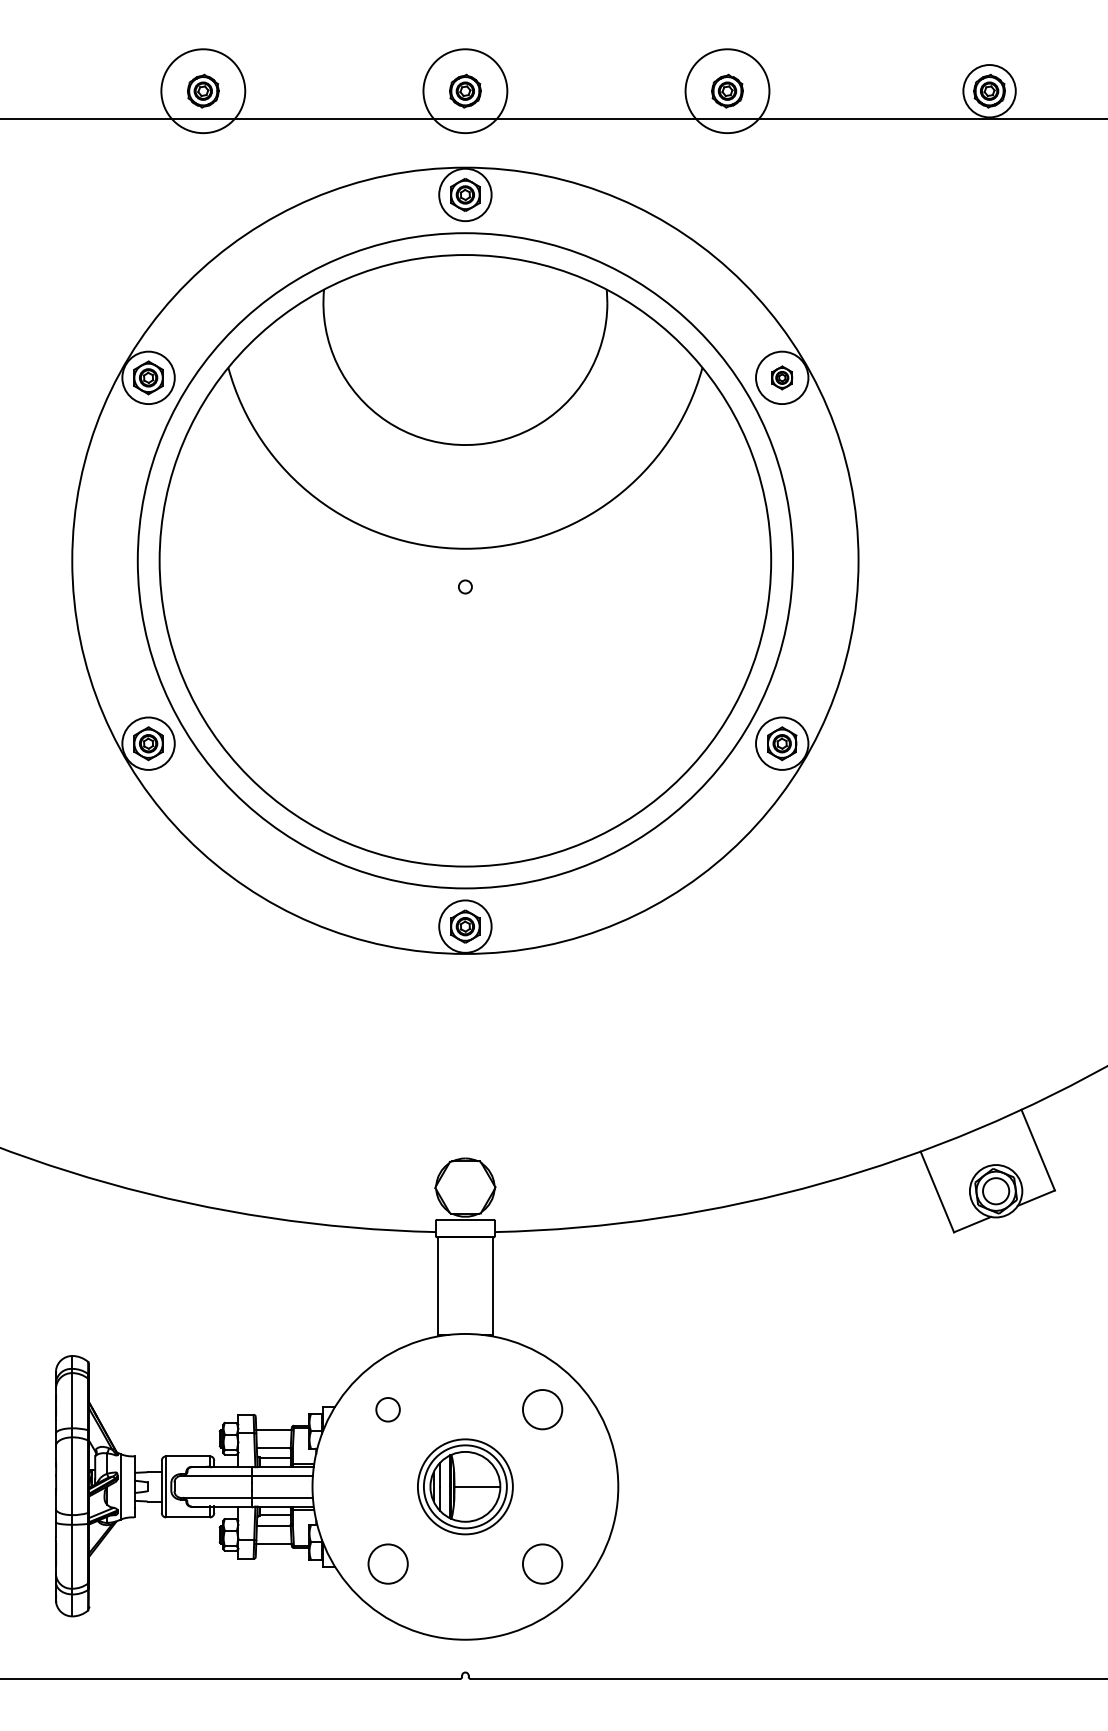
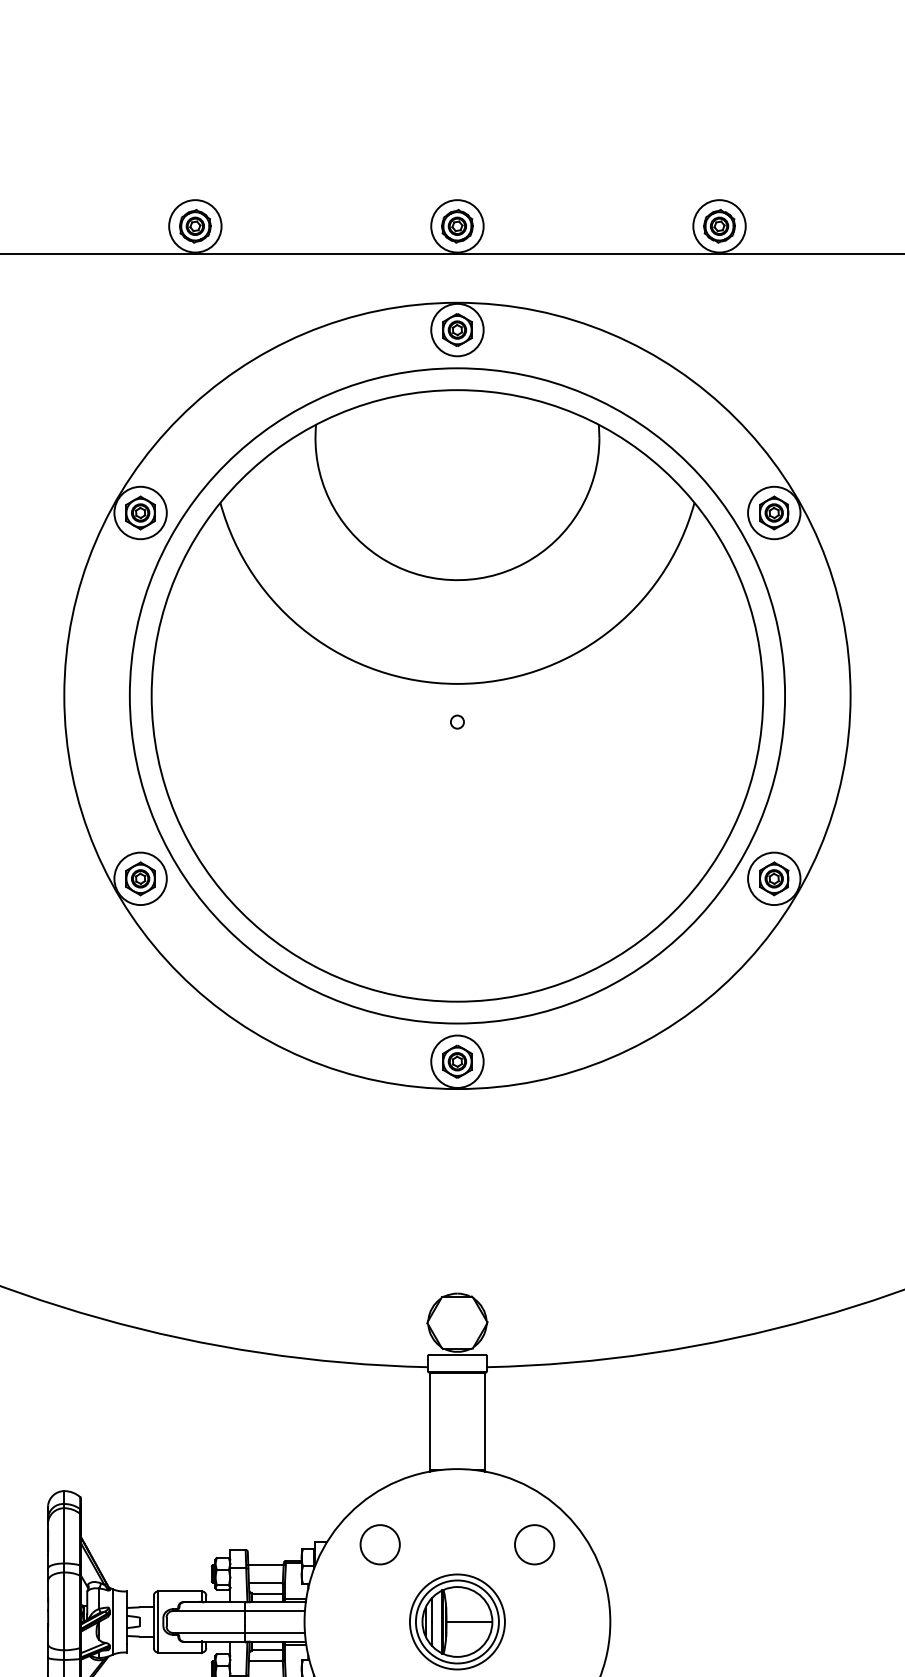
circle: (203, 91) -> (195, 226), size x0.62
circle: (465, 91) -> (457, 226), size x0.62
circle: (727, 91) -> (719, 226), size x0.62
part: (782, 377) -> (774, 512), size x1.43
circle: (387, 1409) -> (379, 1544), size x1.67

